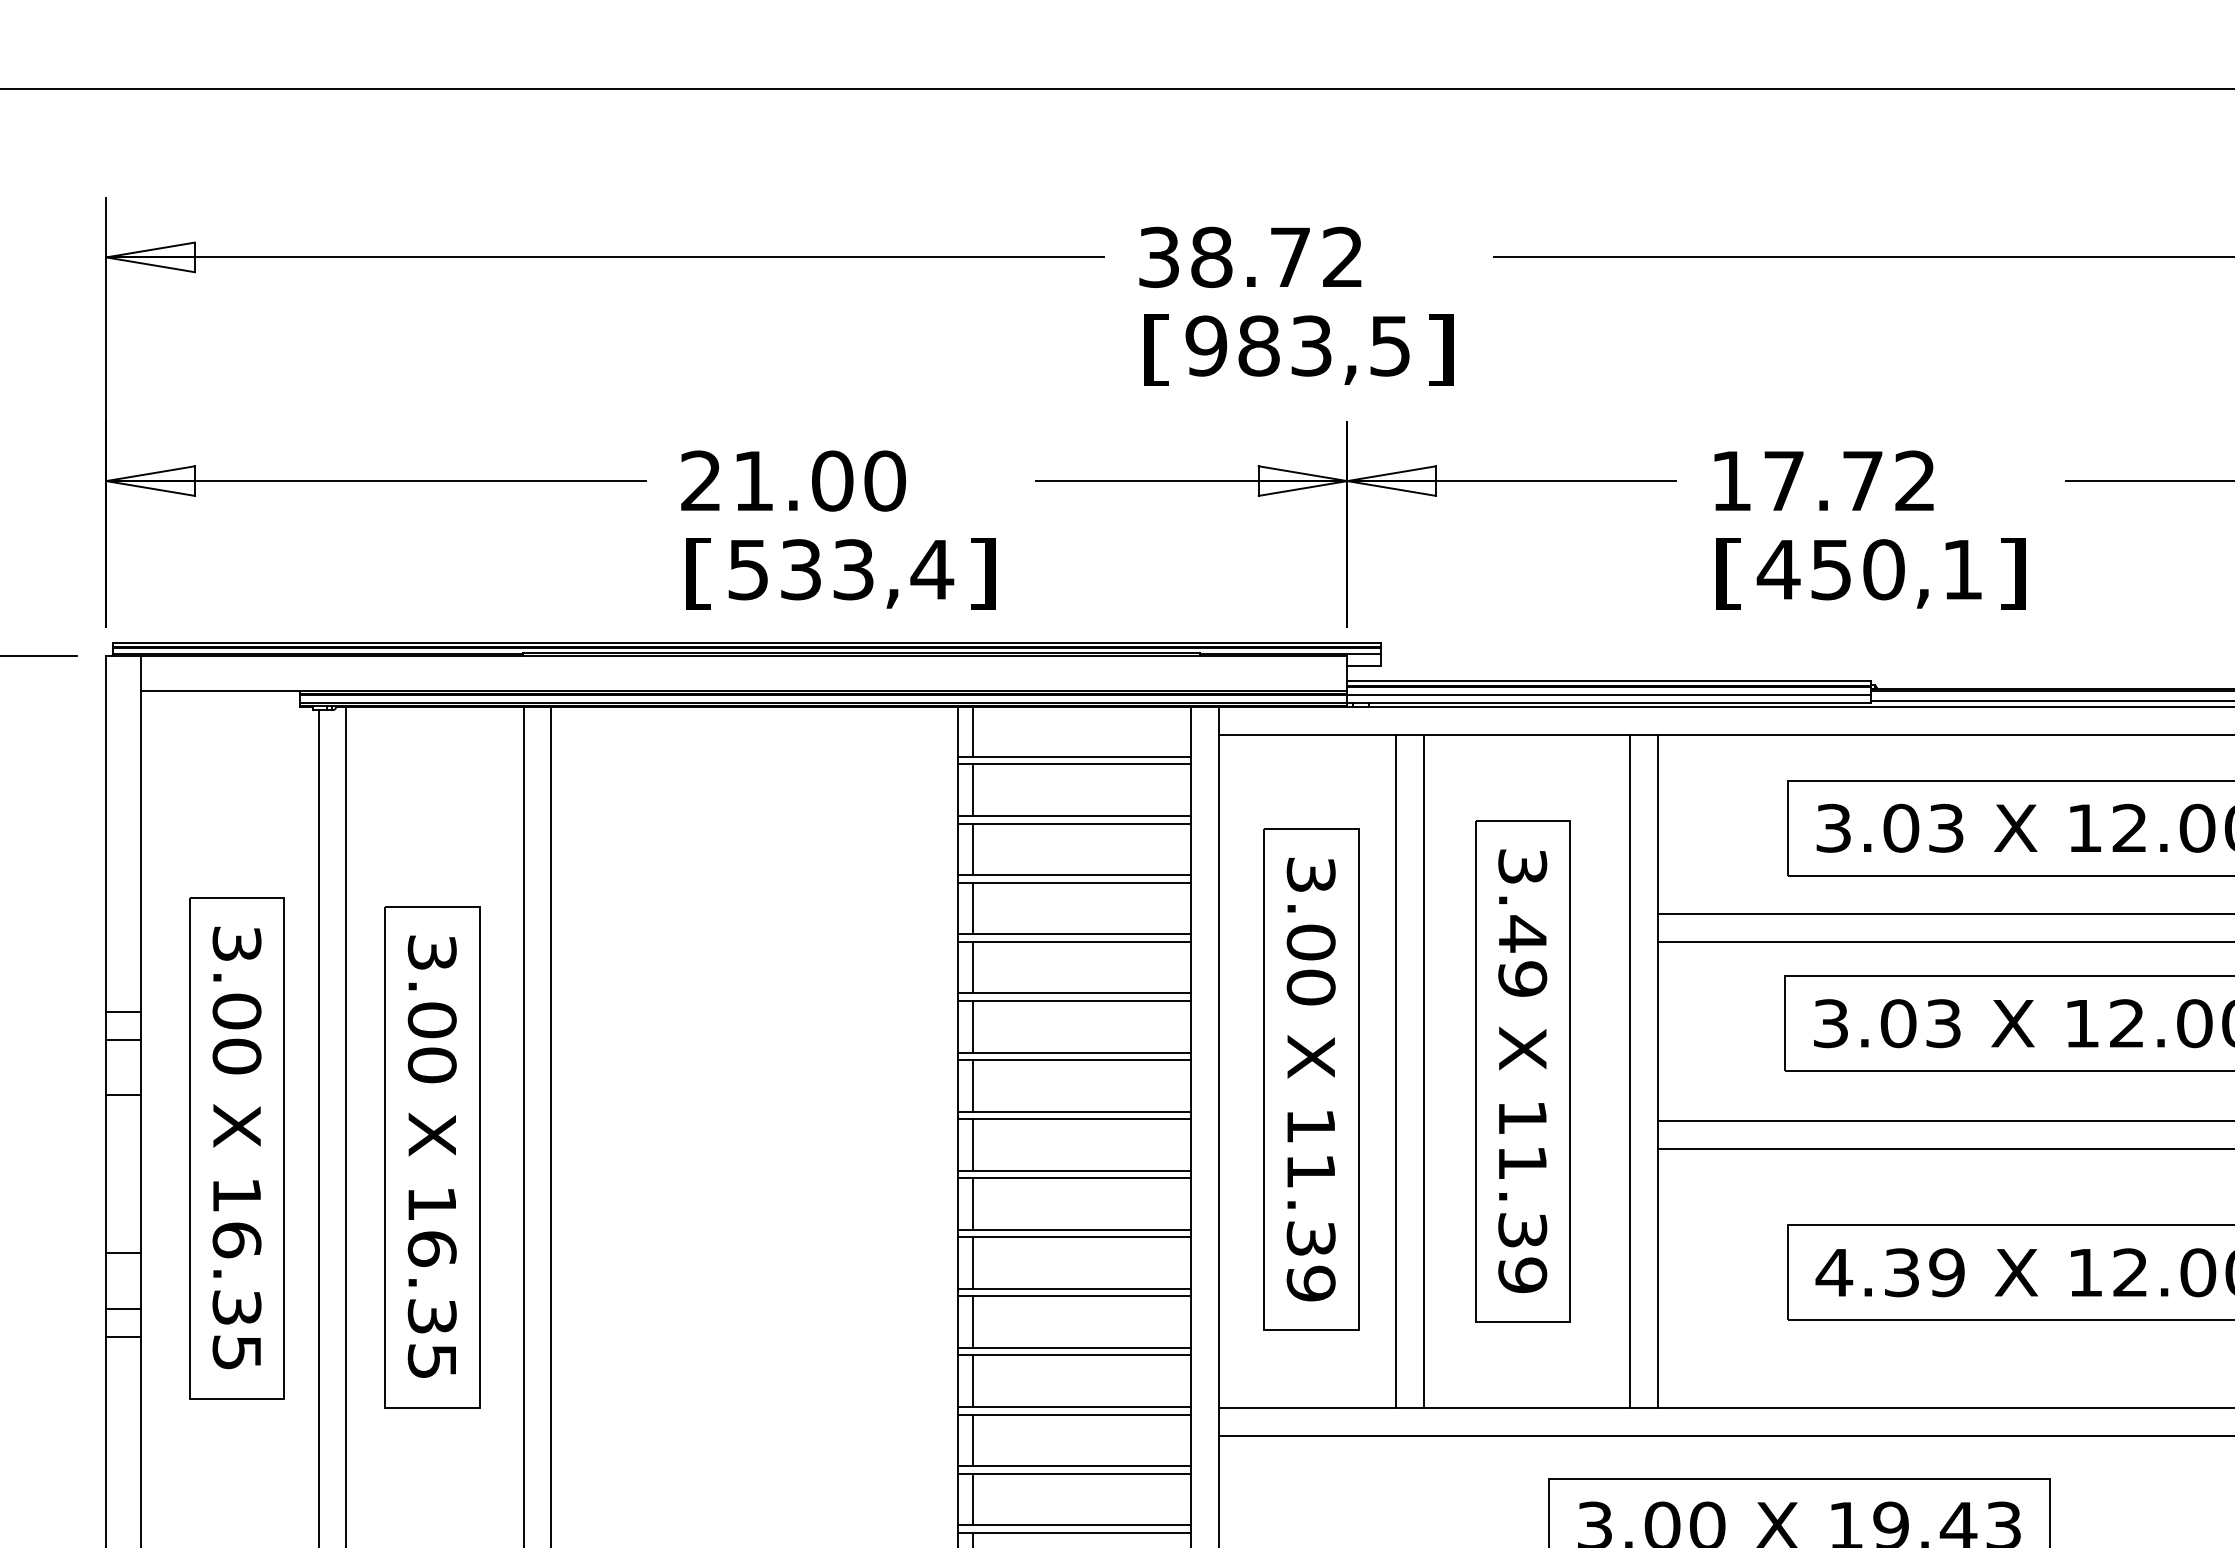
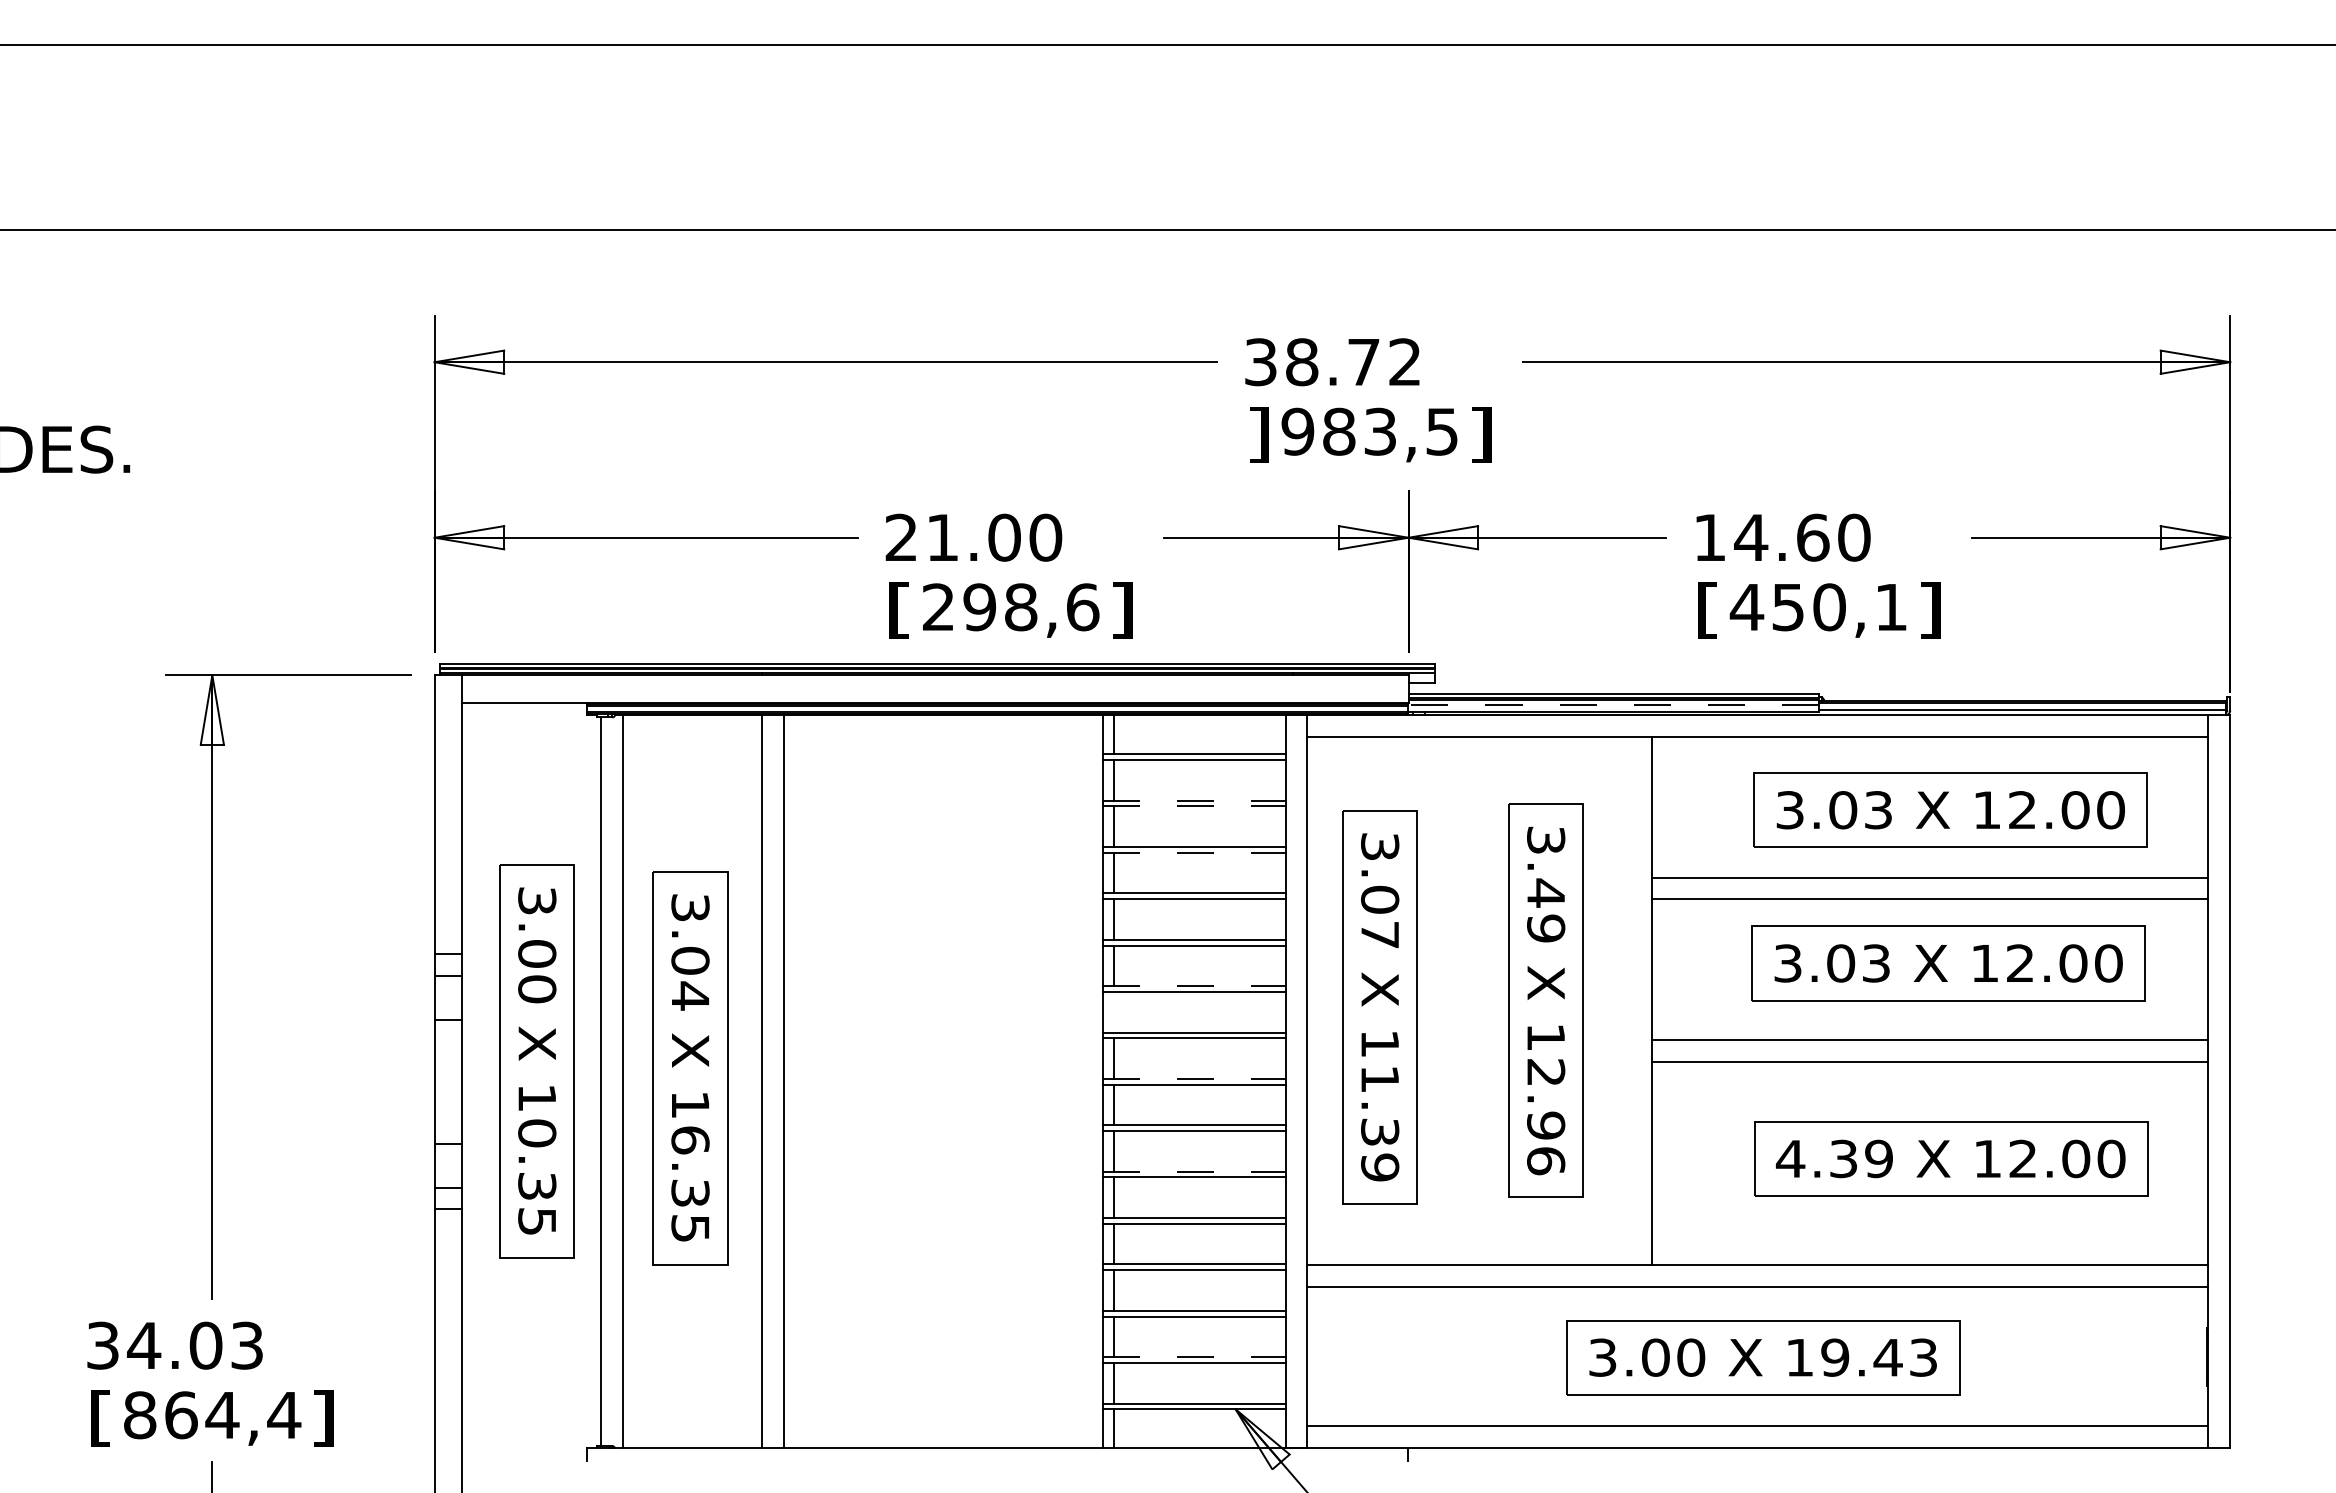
text: (1156, 349) -> (1258, 434), [ -> ]
text: (1849, 480) -> (1802, 537), 17.72 -> 14.60
text: (841, 569) -> (1011, 607), 533,4 -> 298,6
line: (1608, 694) -> (1613, 705), solid -> dashed
line: (1074, 815) -> (1194, 800), solid -> dashed
line: (1074, 823) -> (1194, 806), solid -> dashed
line: (1074, 882) -> (1194, 852), solid -> dashed
text: (1311, 987) -> (1380, 935), 3.00 -> 3.07
line: (1074, 1052) -> (1194, 986), solid -> dashed
text: (432, 1064) -> (690, 995), 3.00 -> 3.04
line: (1395, 1072) -> (1446, 1001), removed
line: (1423, 1072) -> (1468, 1001), removed
line: (1630, 1072) -> (1630, 1001), removed
line: (972, 1084) -> (1114, 1011), removed
line: (1074, 1170) -> (1194, 1078), solid -> dashed
text: (1523, 1219) -> (1546, 1117), 11.39 -> 12.96
text: (237, 1240) -> (537, 1133), 16.35 -> 10.35
line: (1074, 1288) -> (1194, 1171), solid -> dashed
line: (1074, 1525) -> (1194, 1357), solid -> dashed

